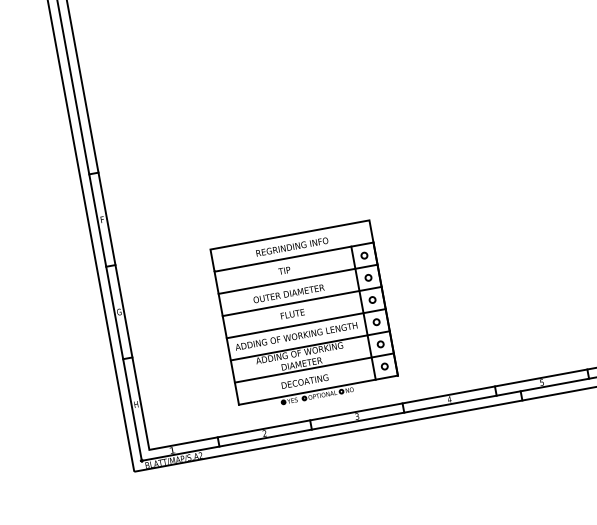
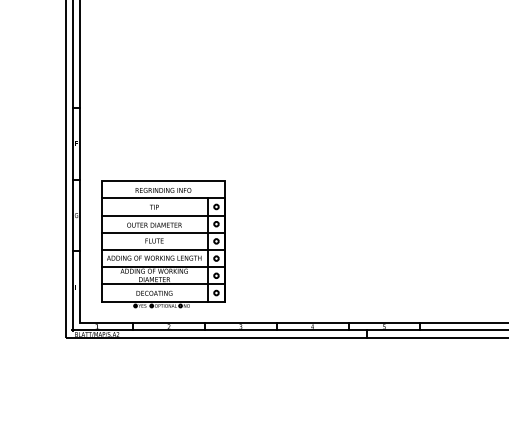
part: (305, 316) -> (163, 244), moved

